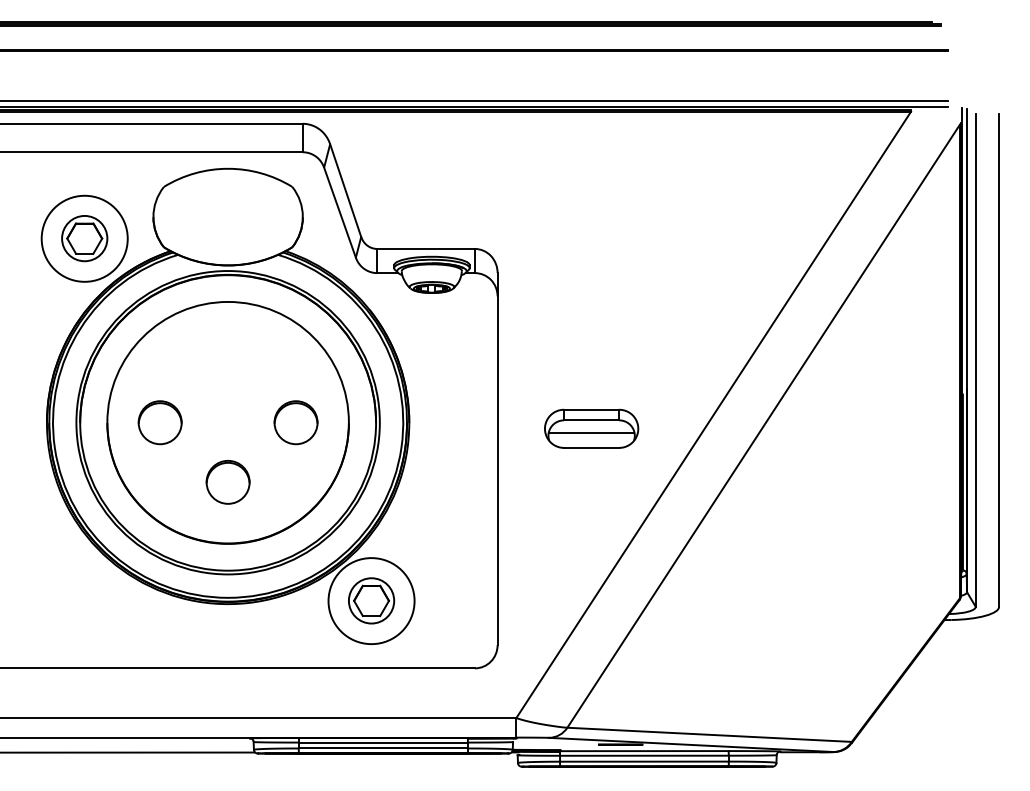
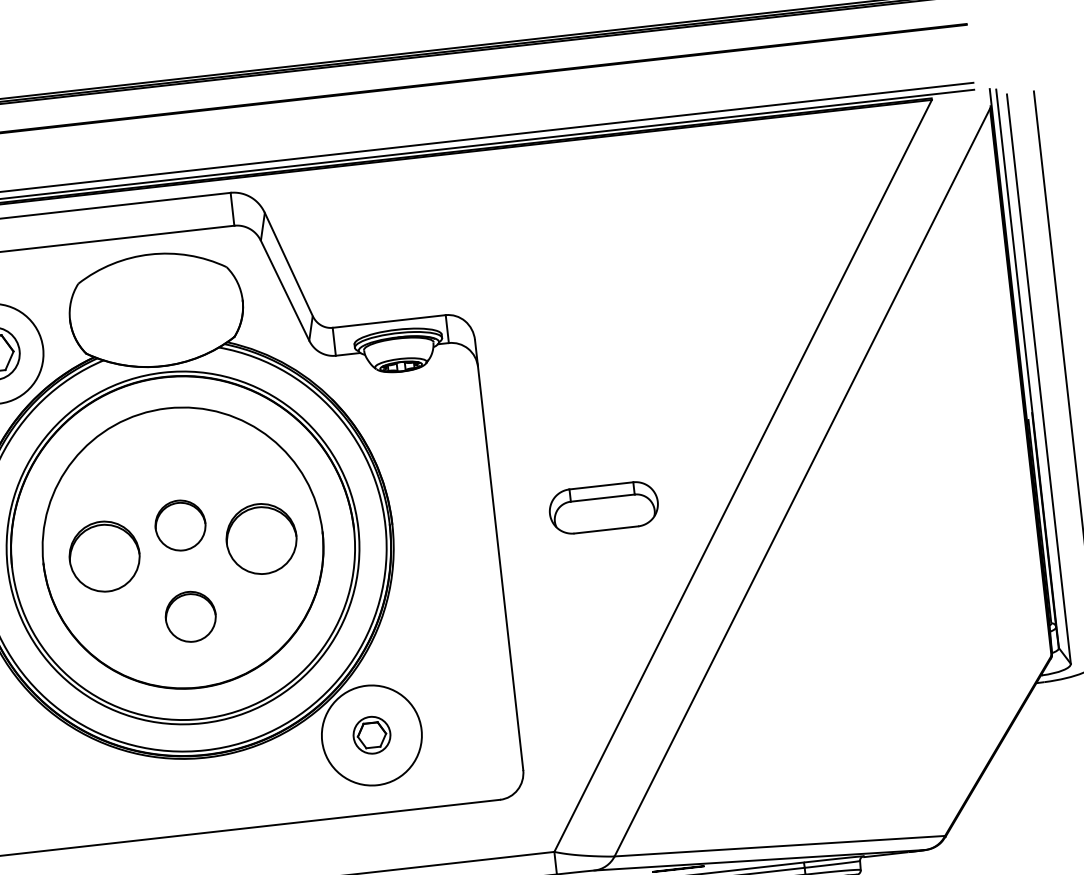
part: (227, 403) -> (179, 525), added
part: (159, 422) -> (103, 556), size x1.4
part: (295, 422) -> (260, 538), size x1.4
line: (591, 432) -> (604, 512), removed
part: (371, 600) -> (371, 734), size x0.7

